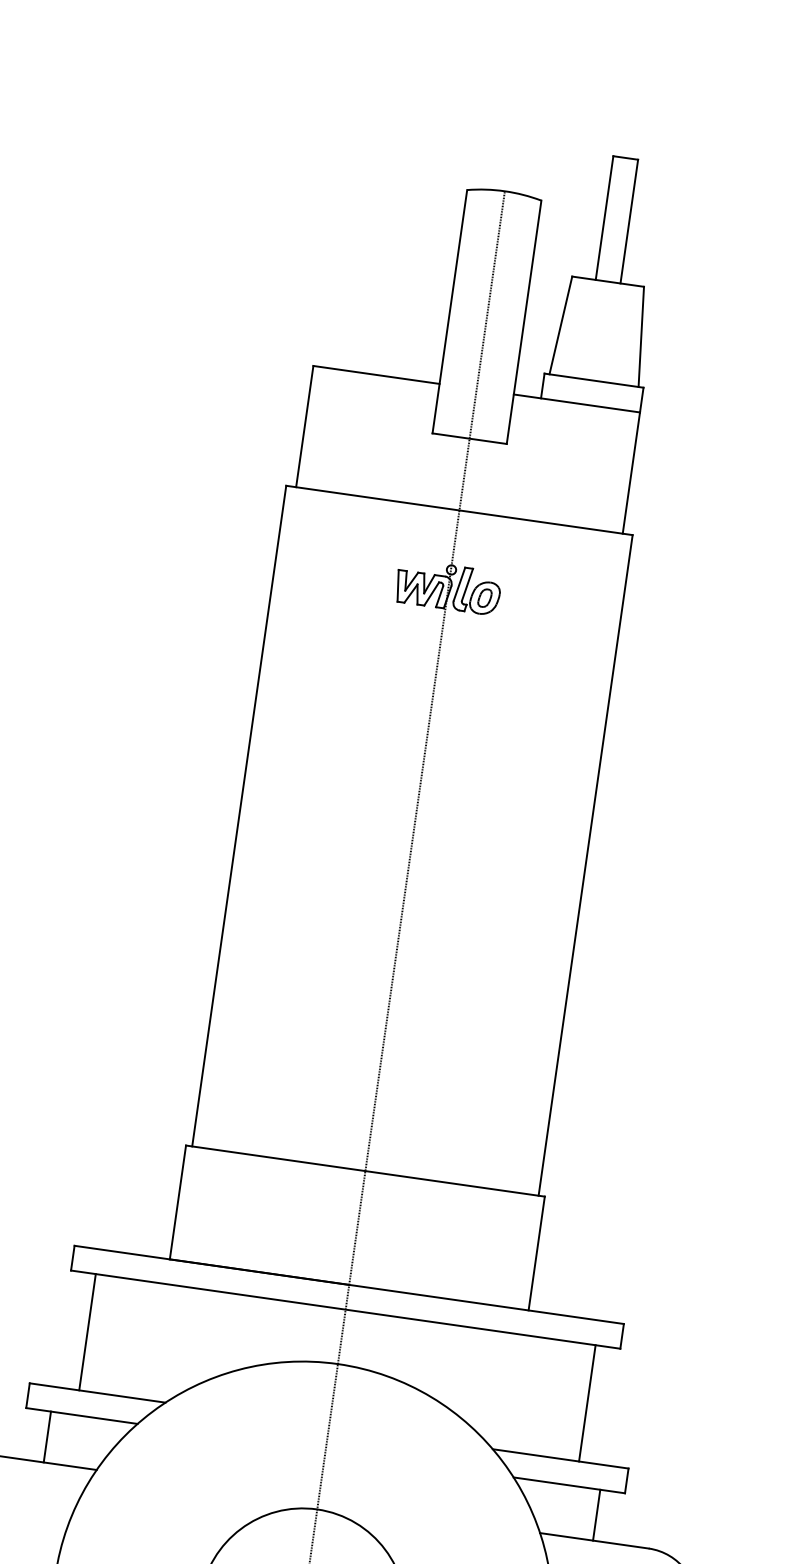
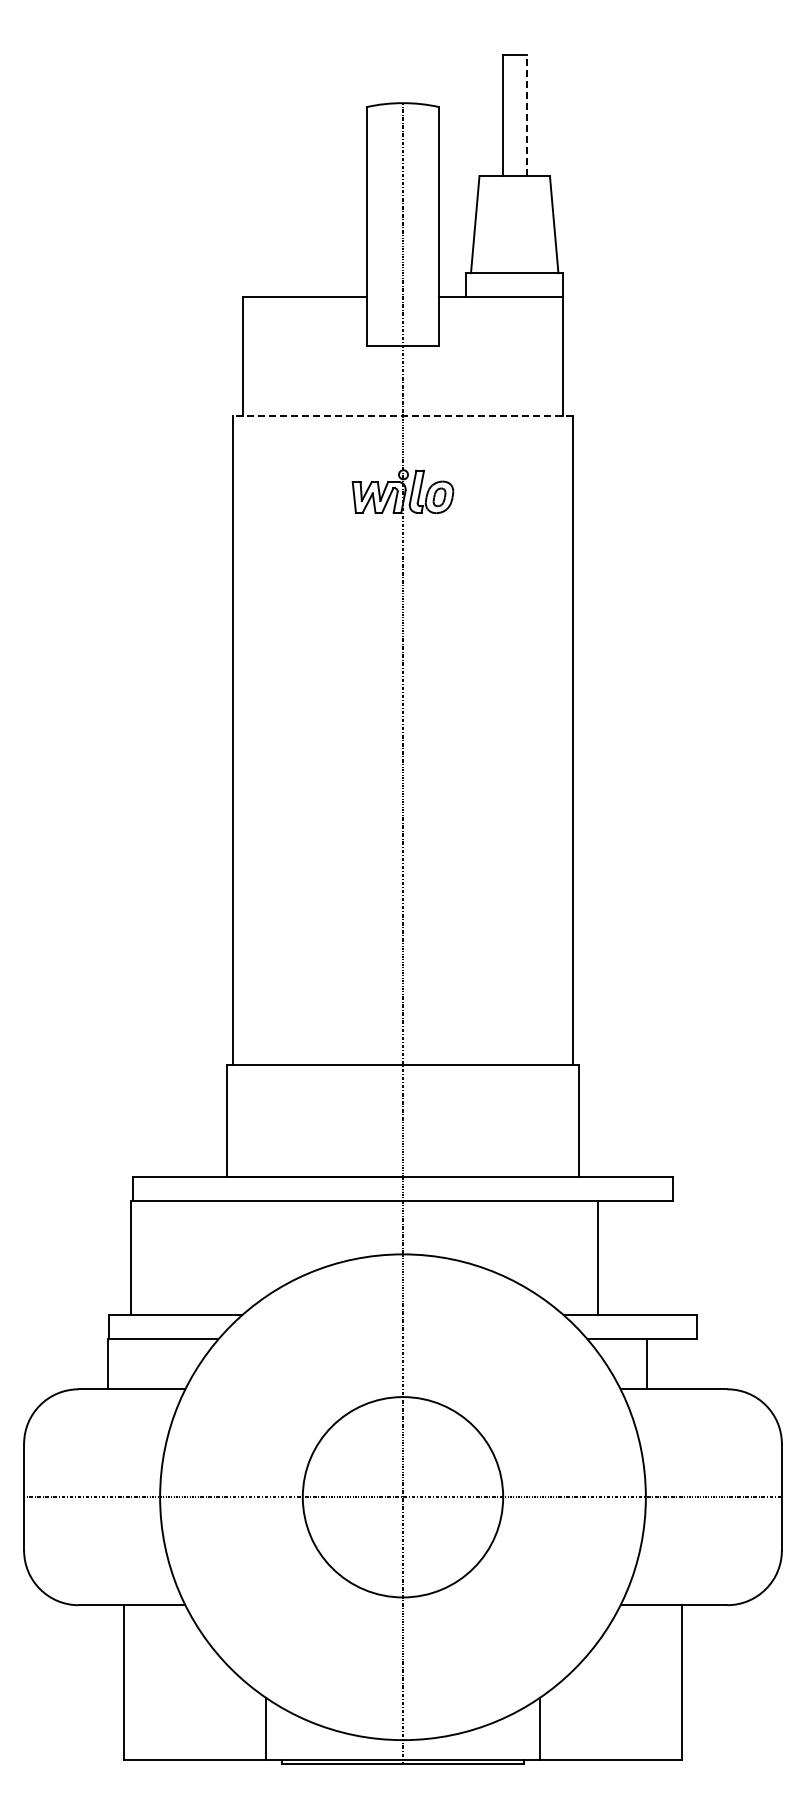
line: (628, 221) -> (526, 115), solid -> dashed
line: (458, 510) -> (402, 416), solid -> dashed
line: (87, 1331) -> (130, 1257), moved
line: (587, 1402) -> (598, 1257), moved
line: (47, 1437) -> (108, 1364), moved
line: (596, 1515) -> (646, 1364), moved

